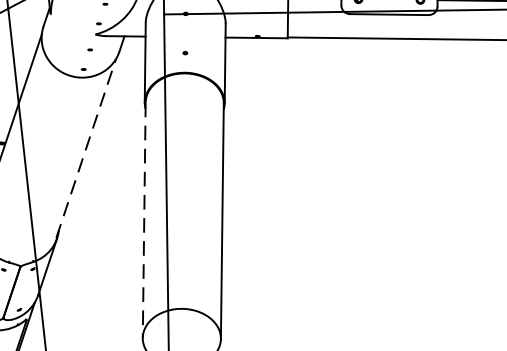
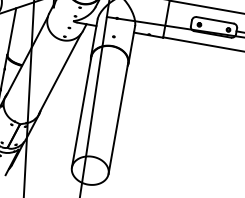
line: (85, 149) -> (59, 74), dashed -> solid
line: (143, 220) -> (81, 112), dashed -> solid

